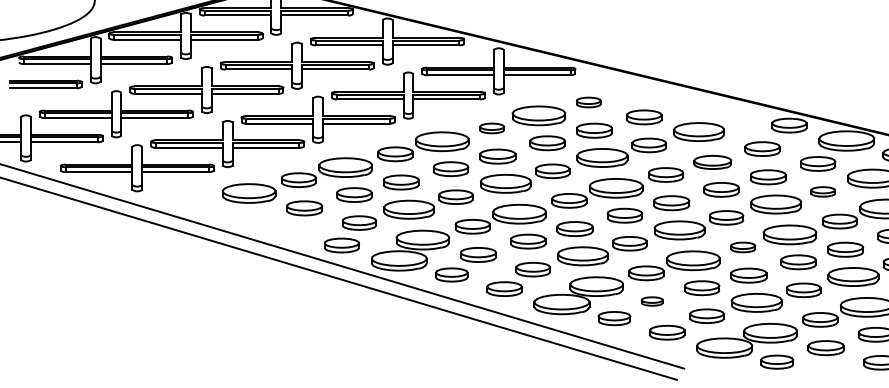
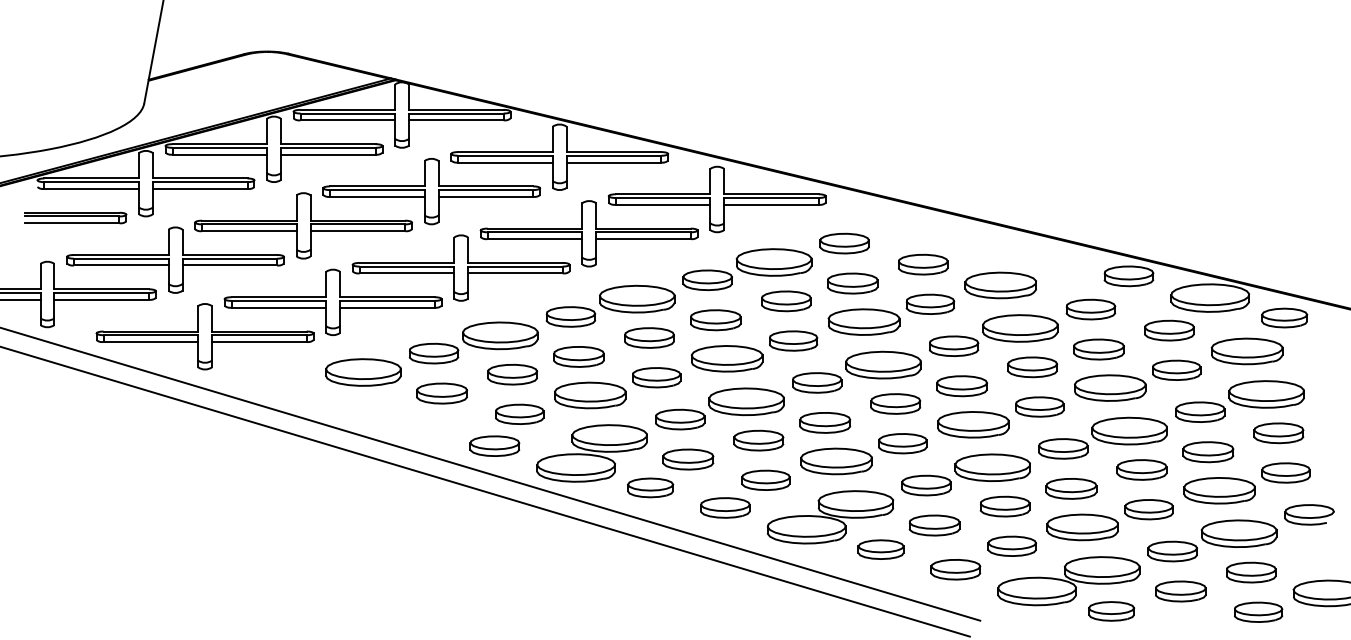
part: (588, 102) -> (844, 243), size x1.43
part: (491, 128) -> (707, 280), size x1.43
part: (712, 162) -> (1020, 328), size x1.43
part: (823, 191) -> (1176, 369), size x1.43
part: (743, 247) -> (1063, 448), size x1.43
part: (652, 301) -> (934, 525), size x1.67

